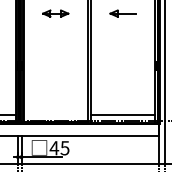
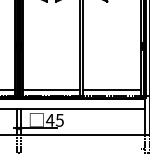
line: (55, 114) -> (51, 89), added

